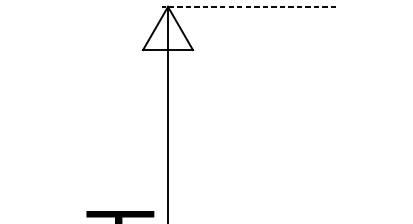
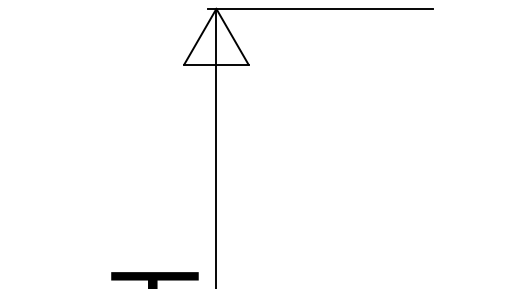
line: (248, 6) -> (320, 8), dashed -> solid

